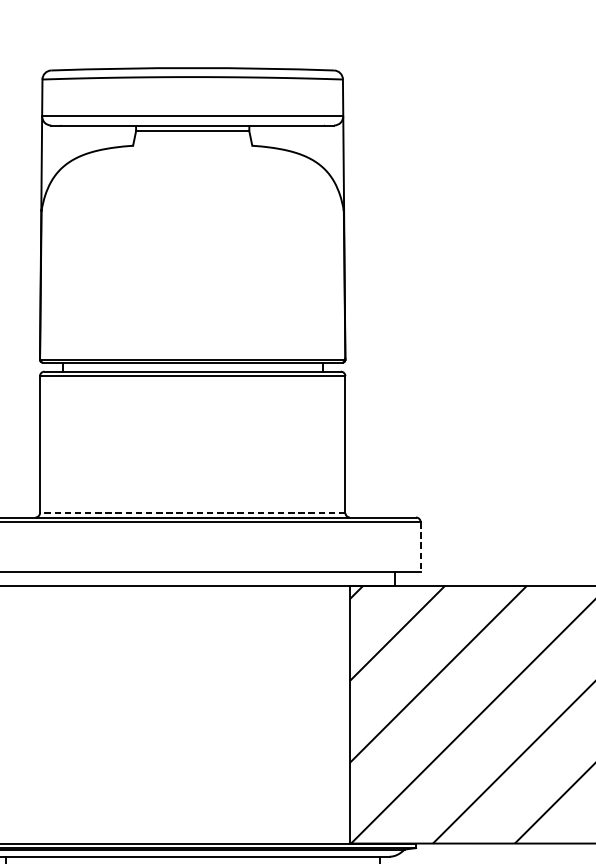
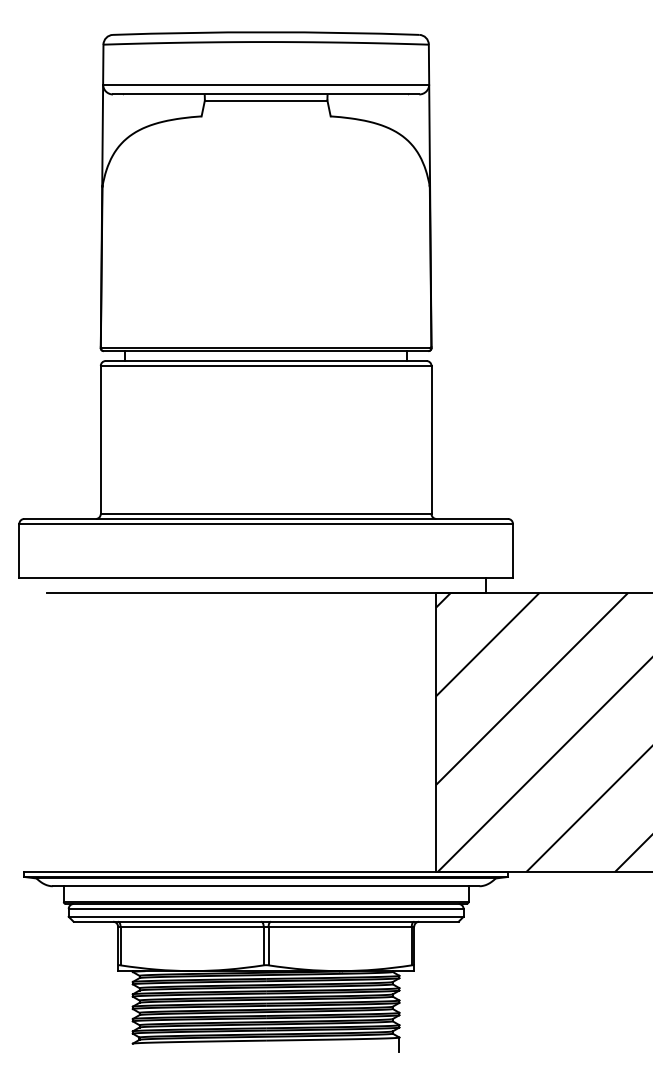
line: (192, 513) -> (265, 514), dashed -> solid
line: (420, 547) -> (512, 551), dashed -> solid

